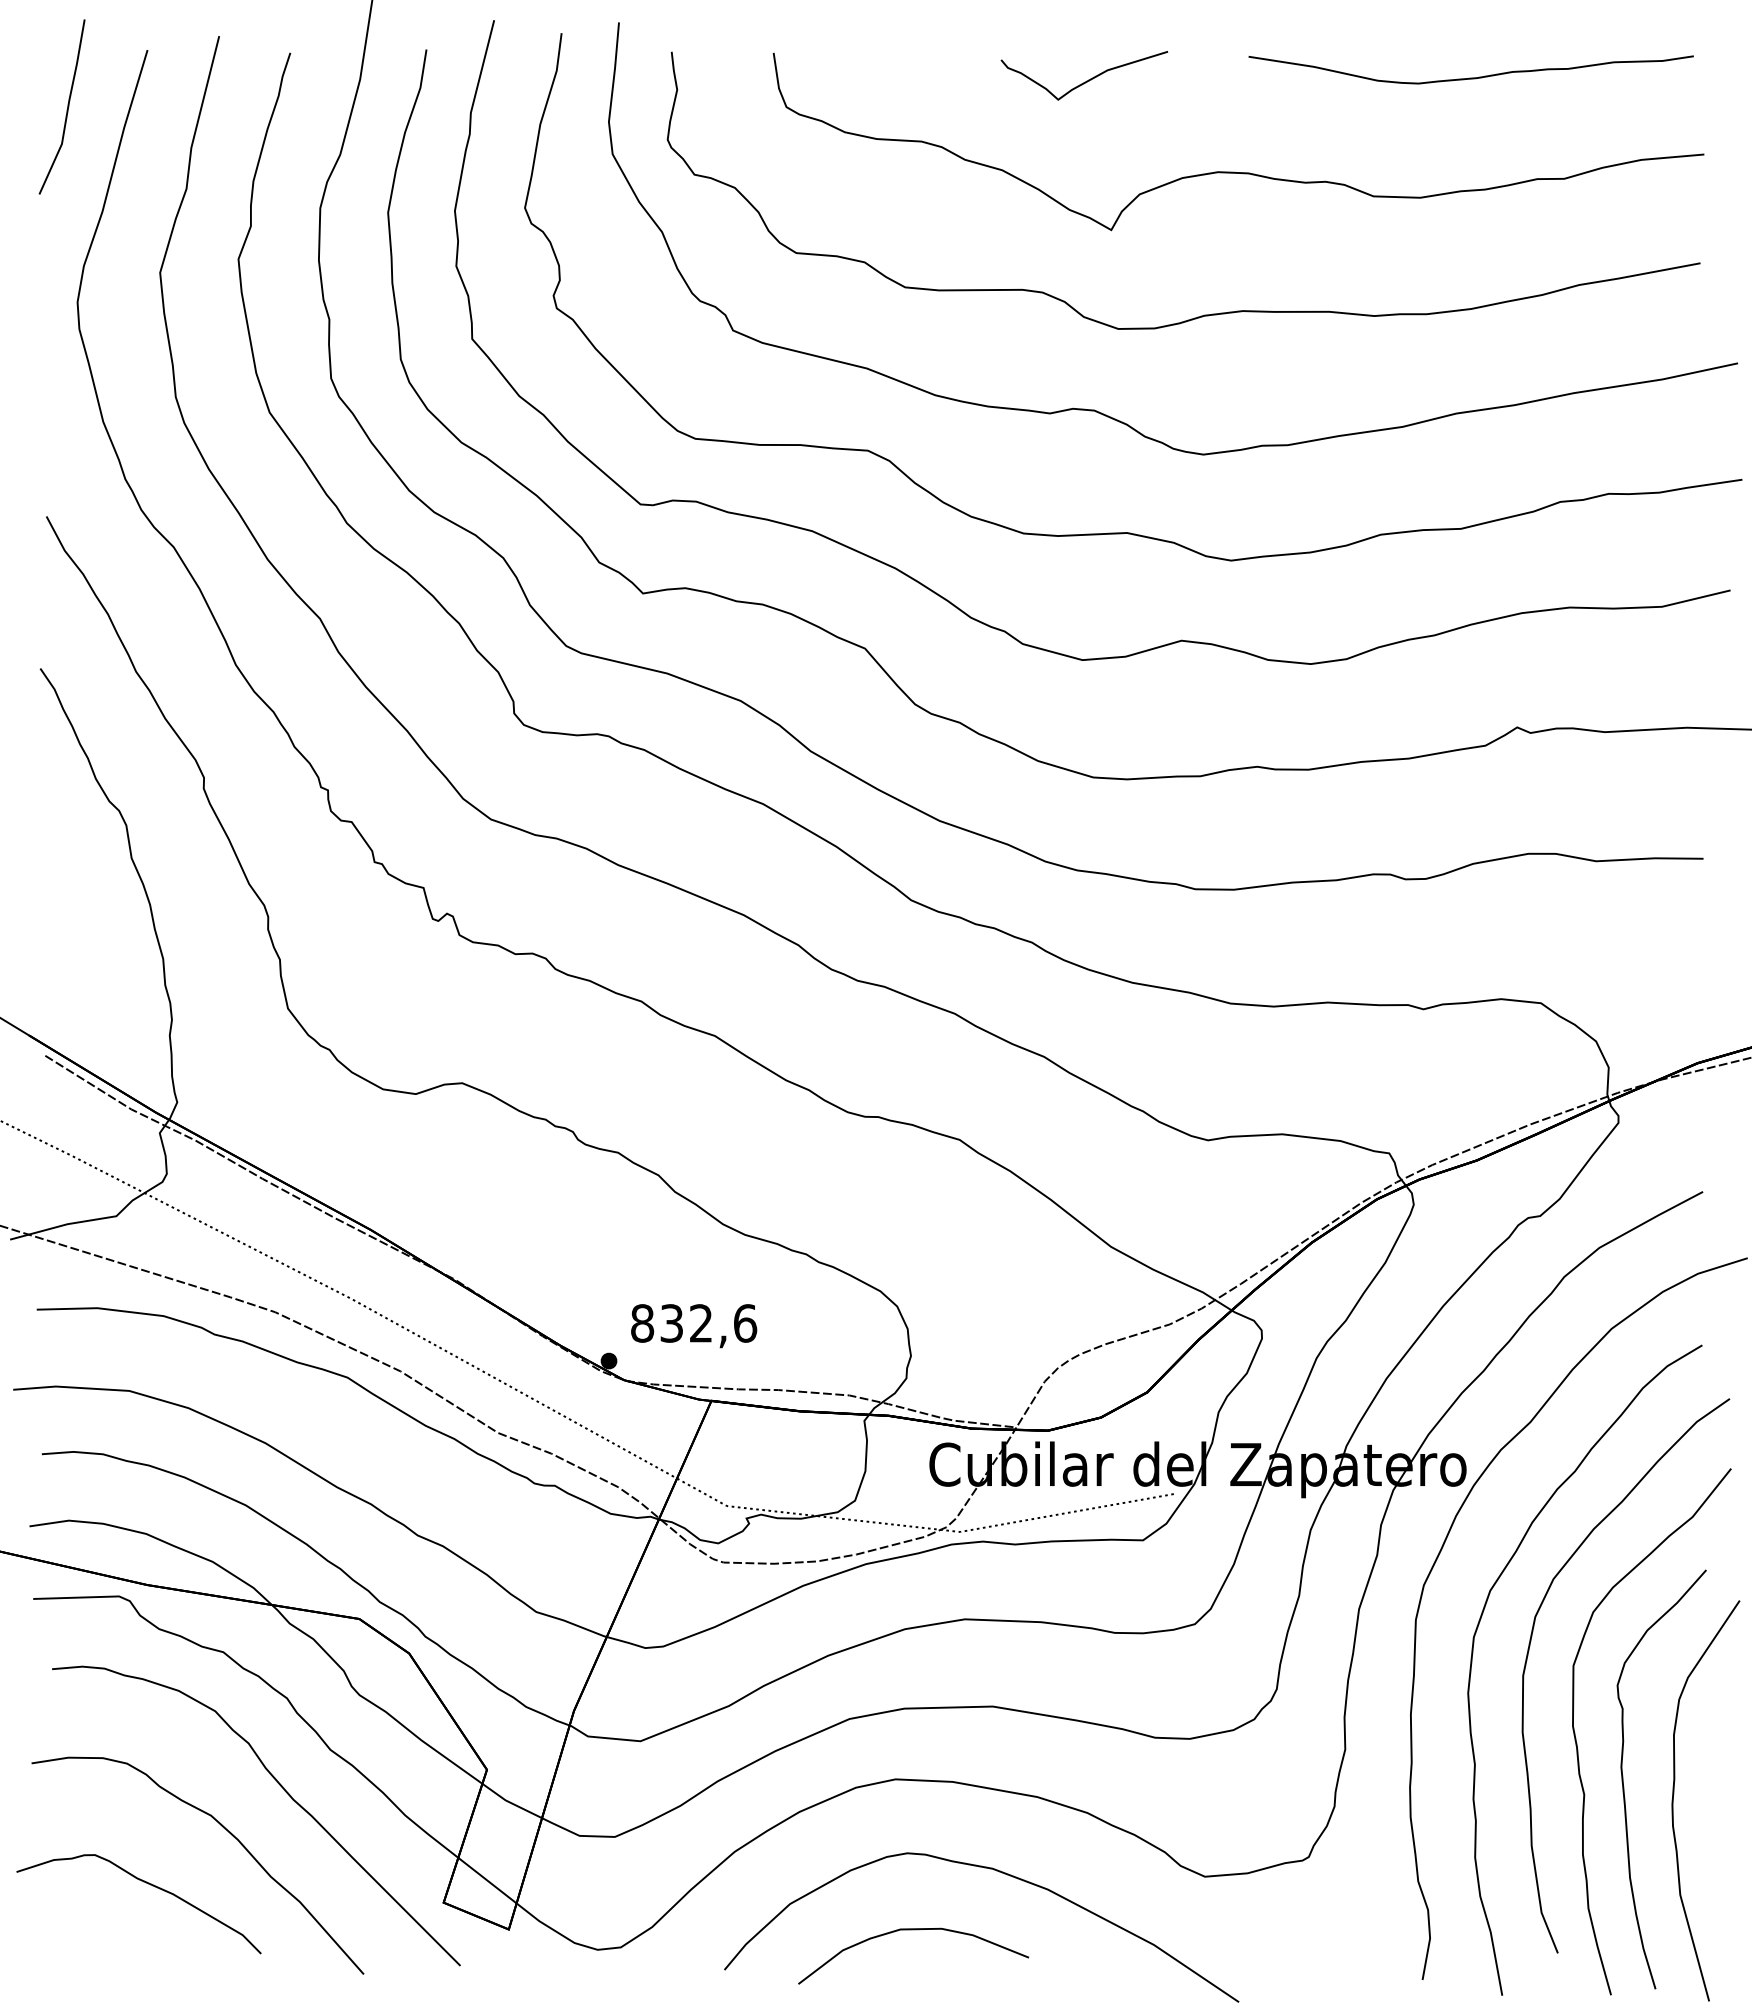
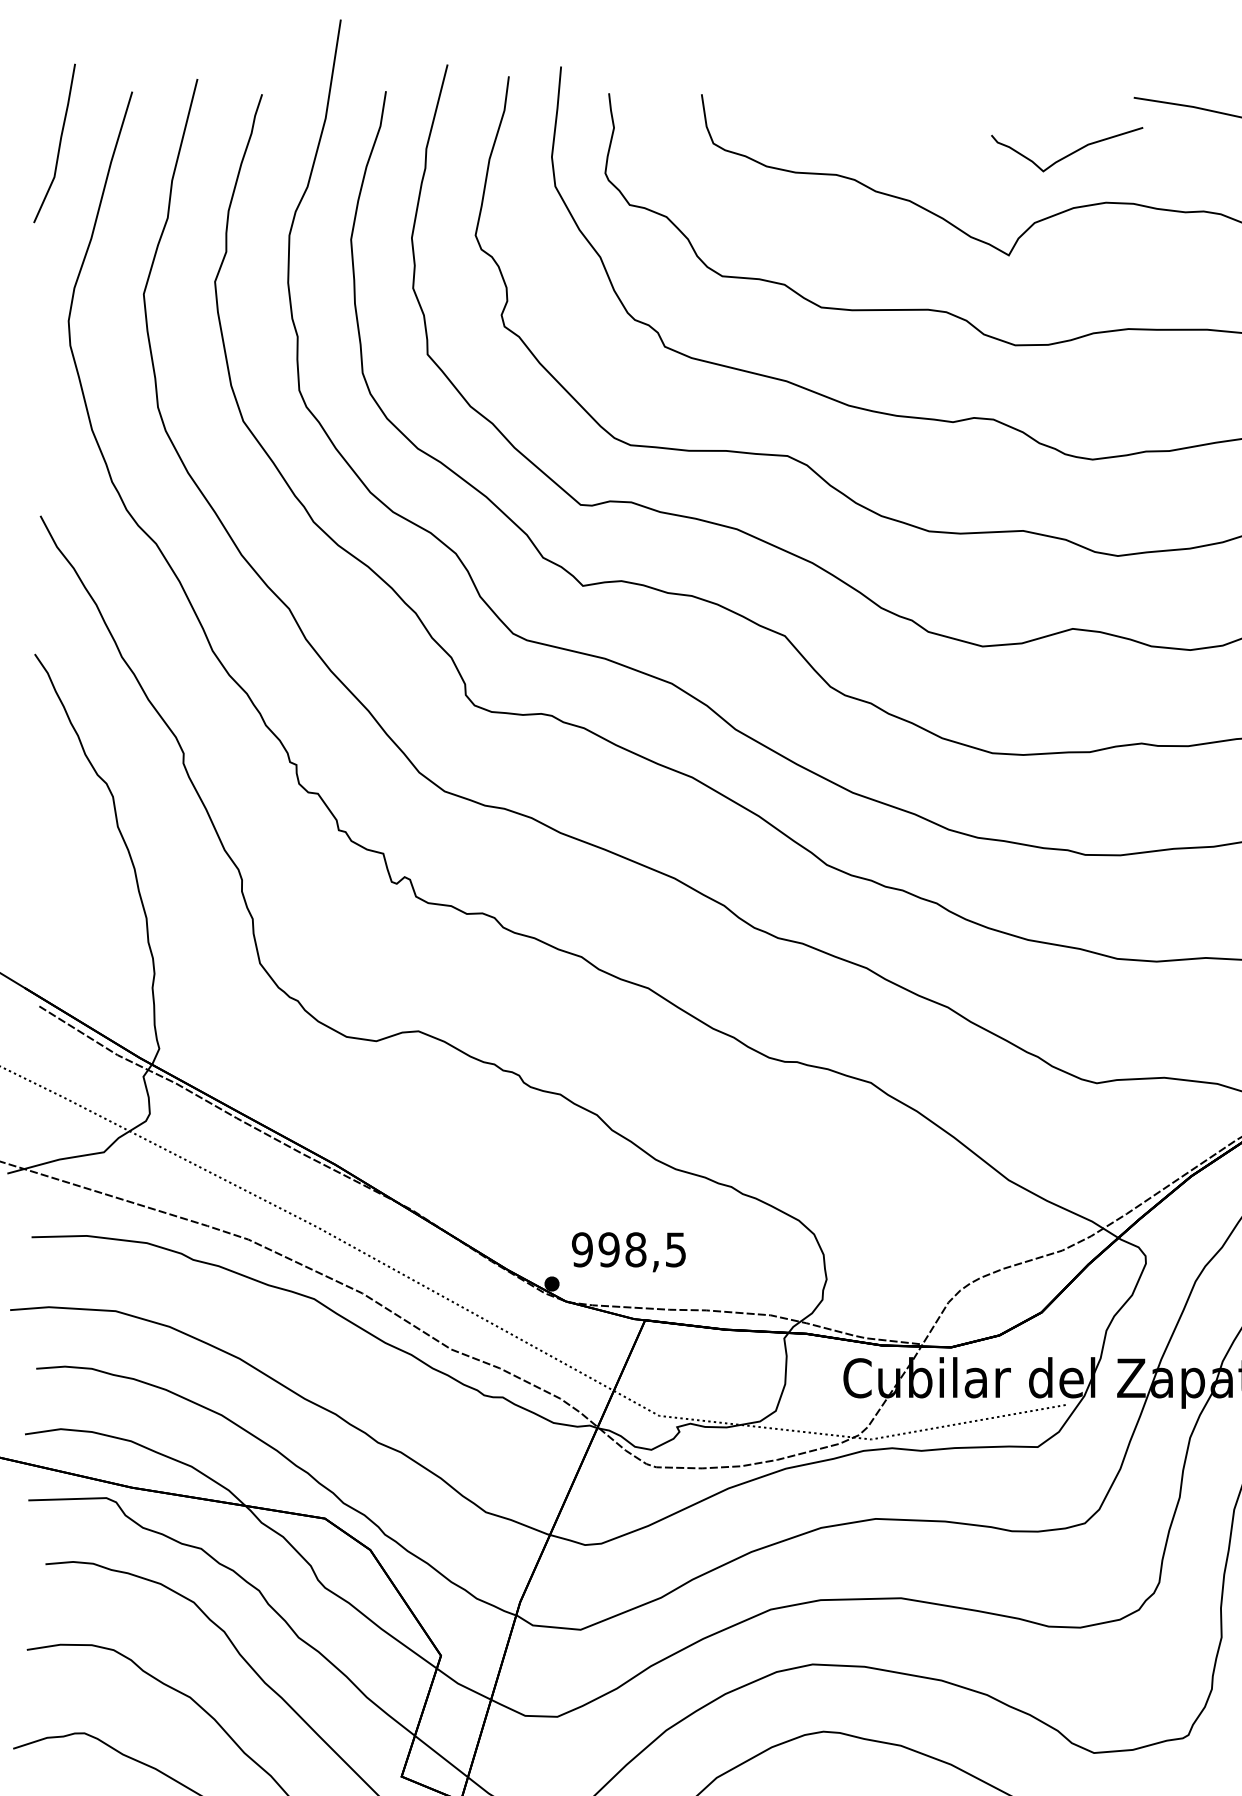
curve: (1086, 80) -> (1069, 153), moved
text: (693, 1323) -> (628, 1249), 832,6 -> 998,5

